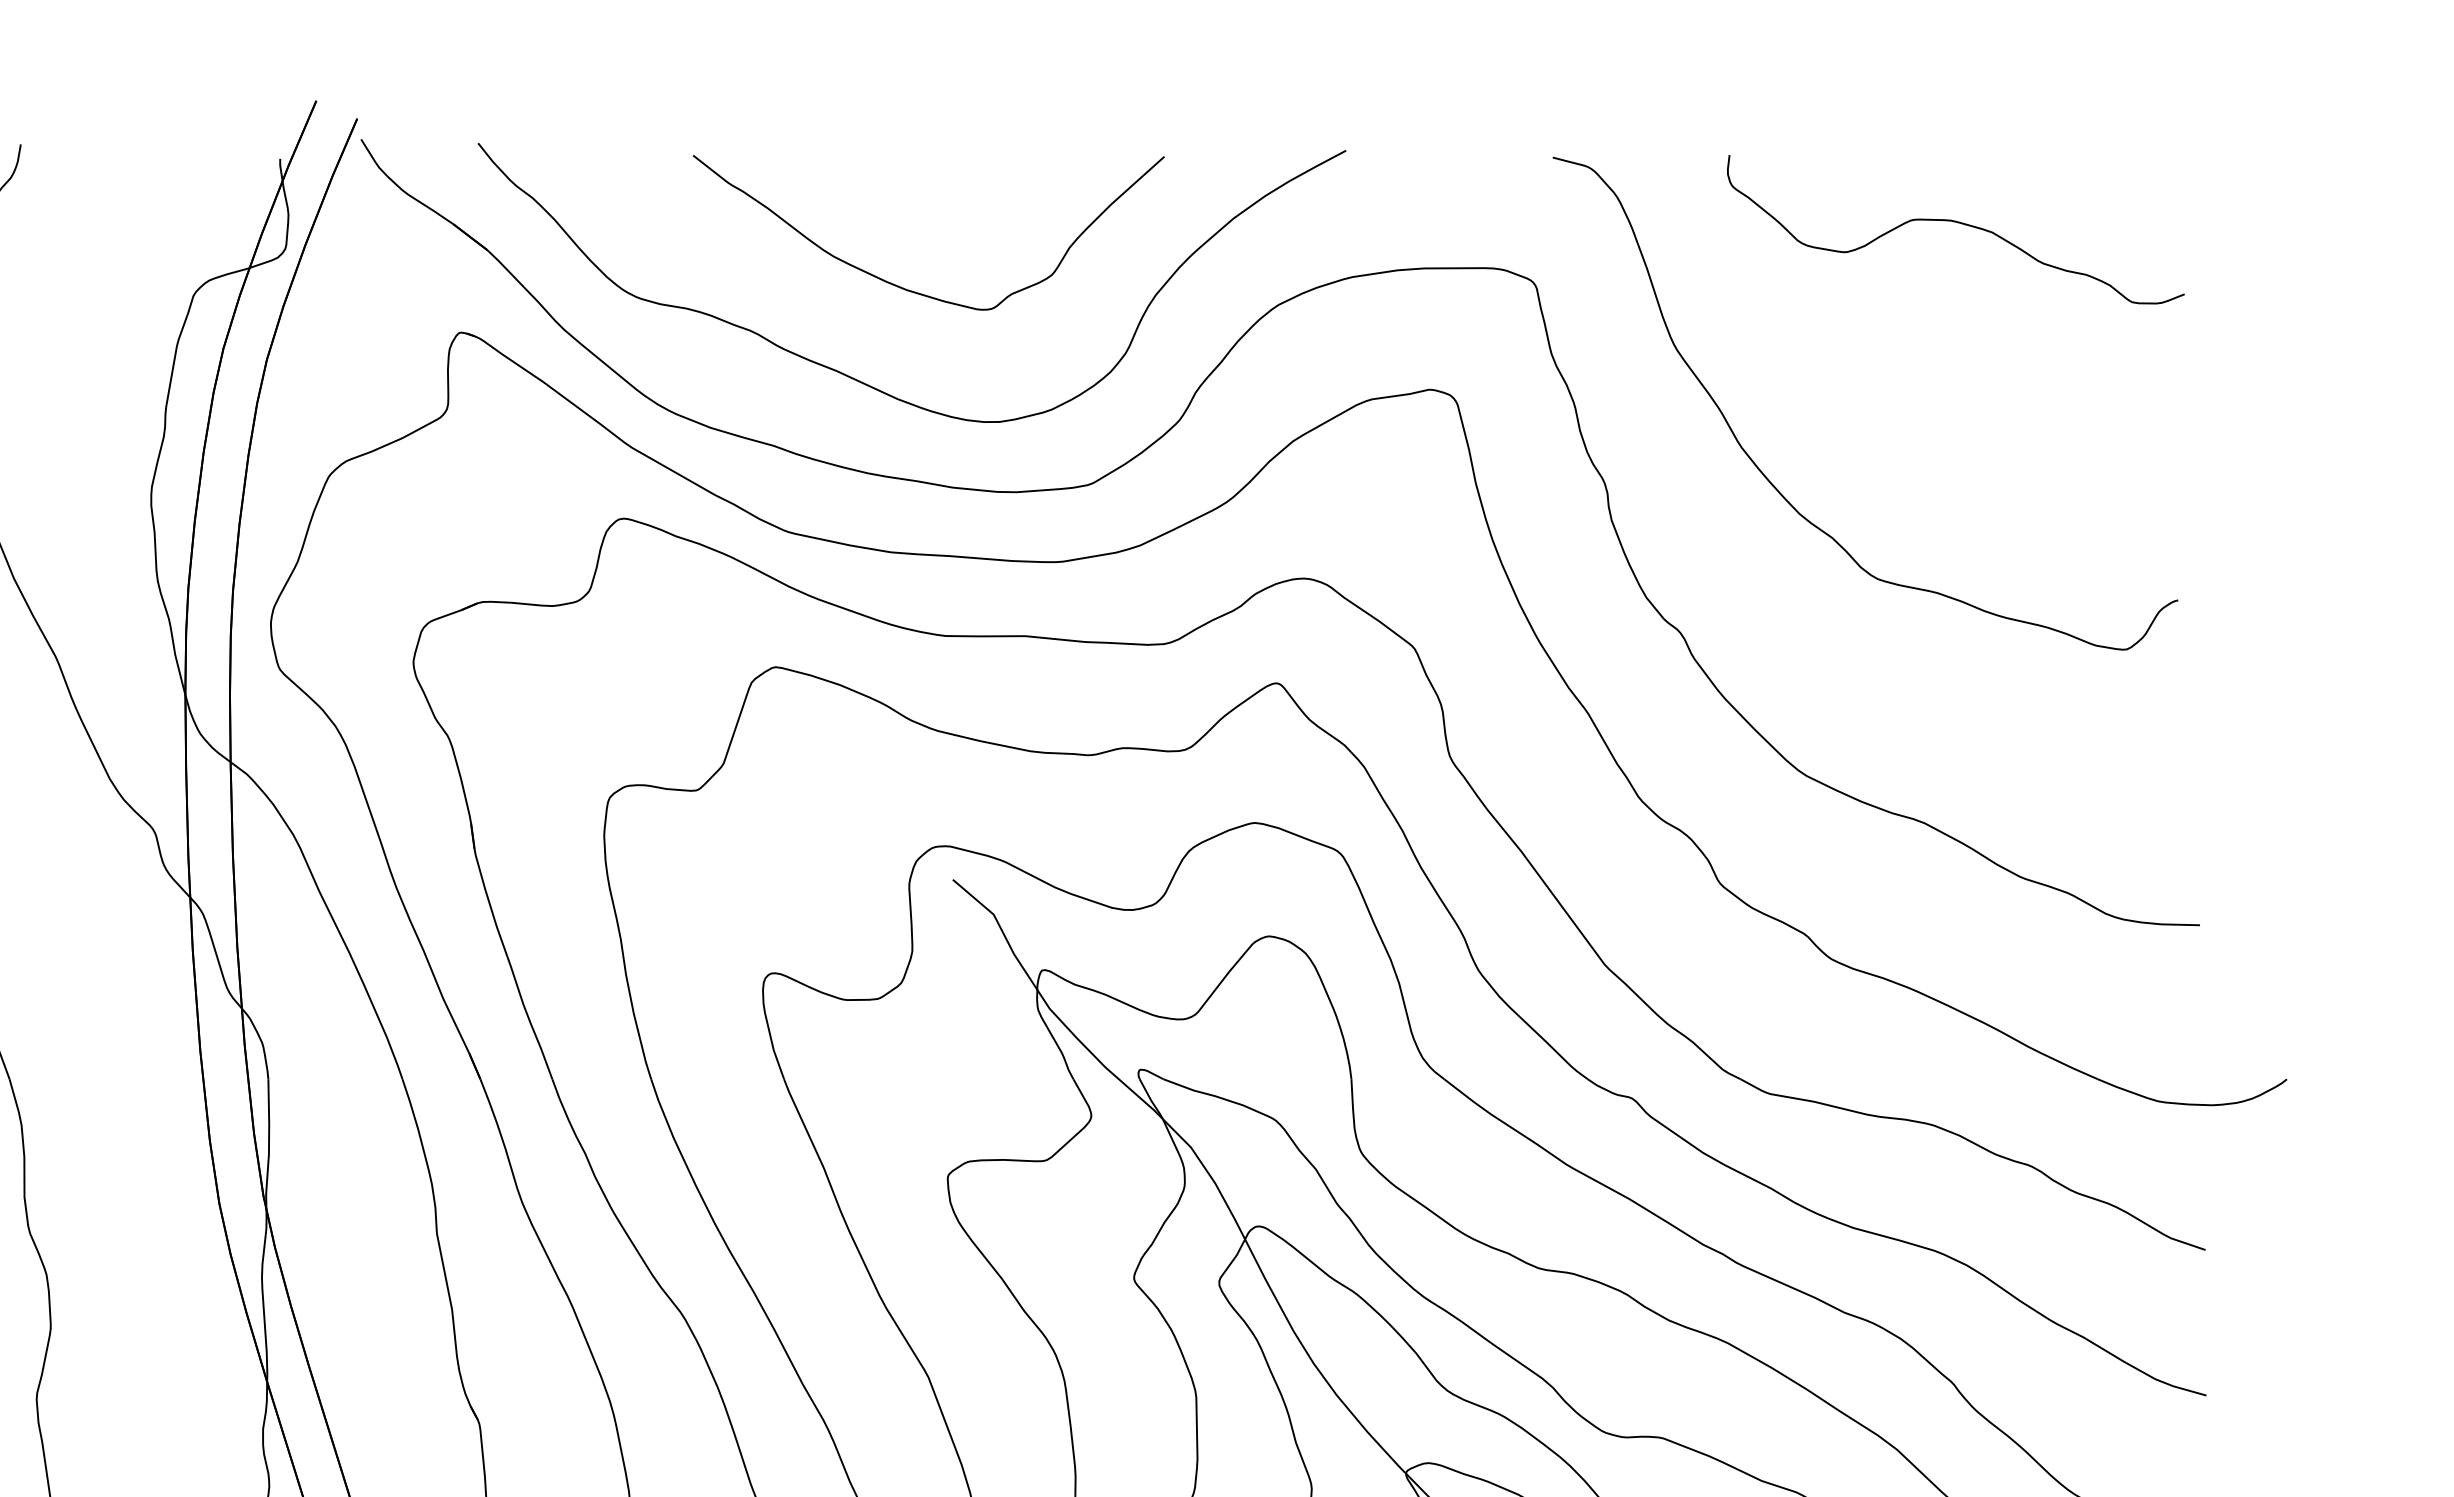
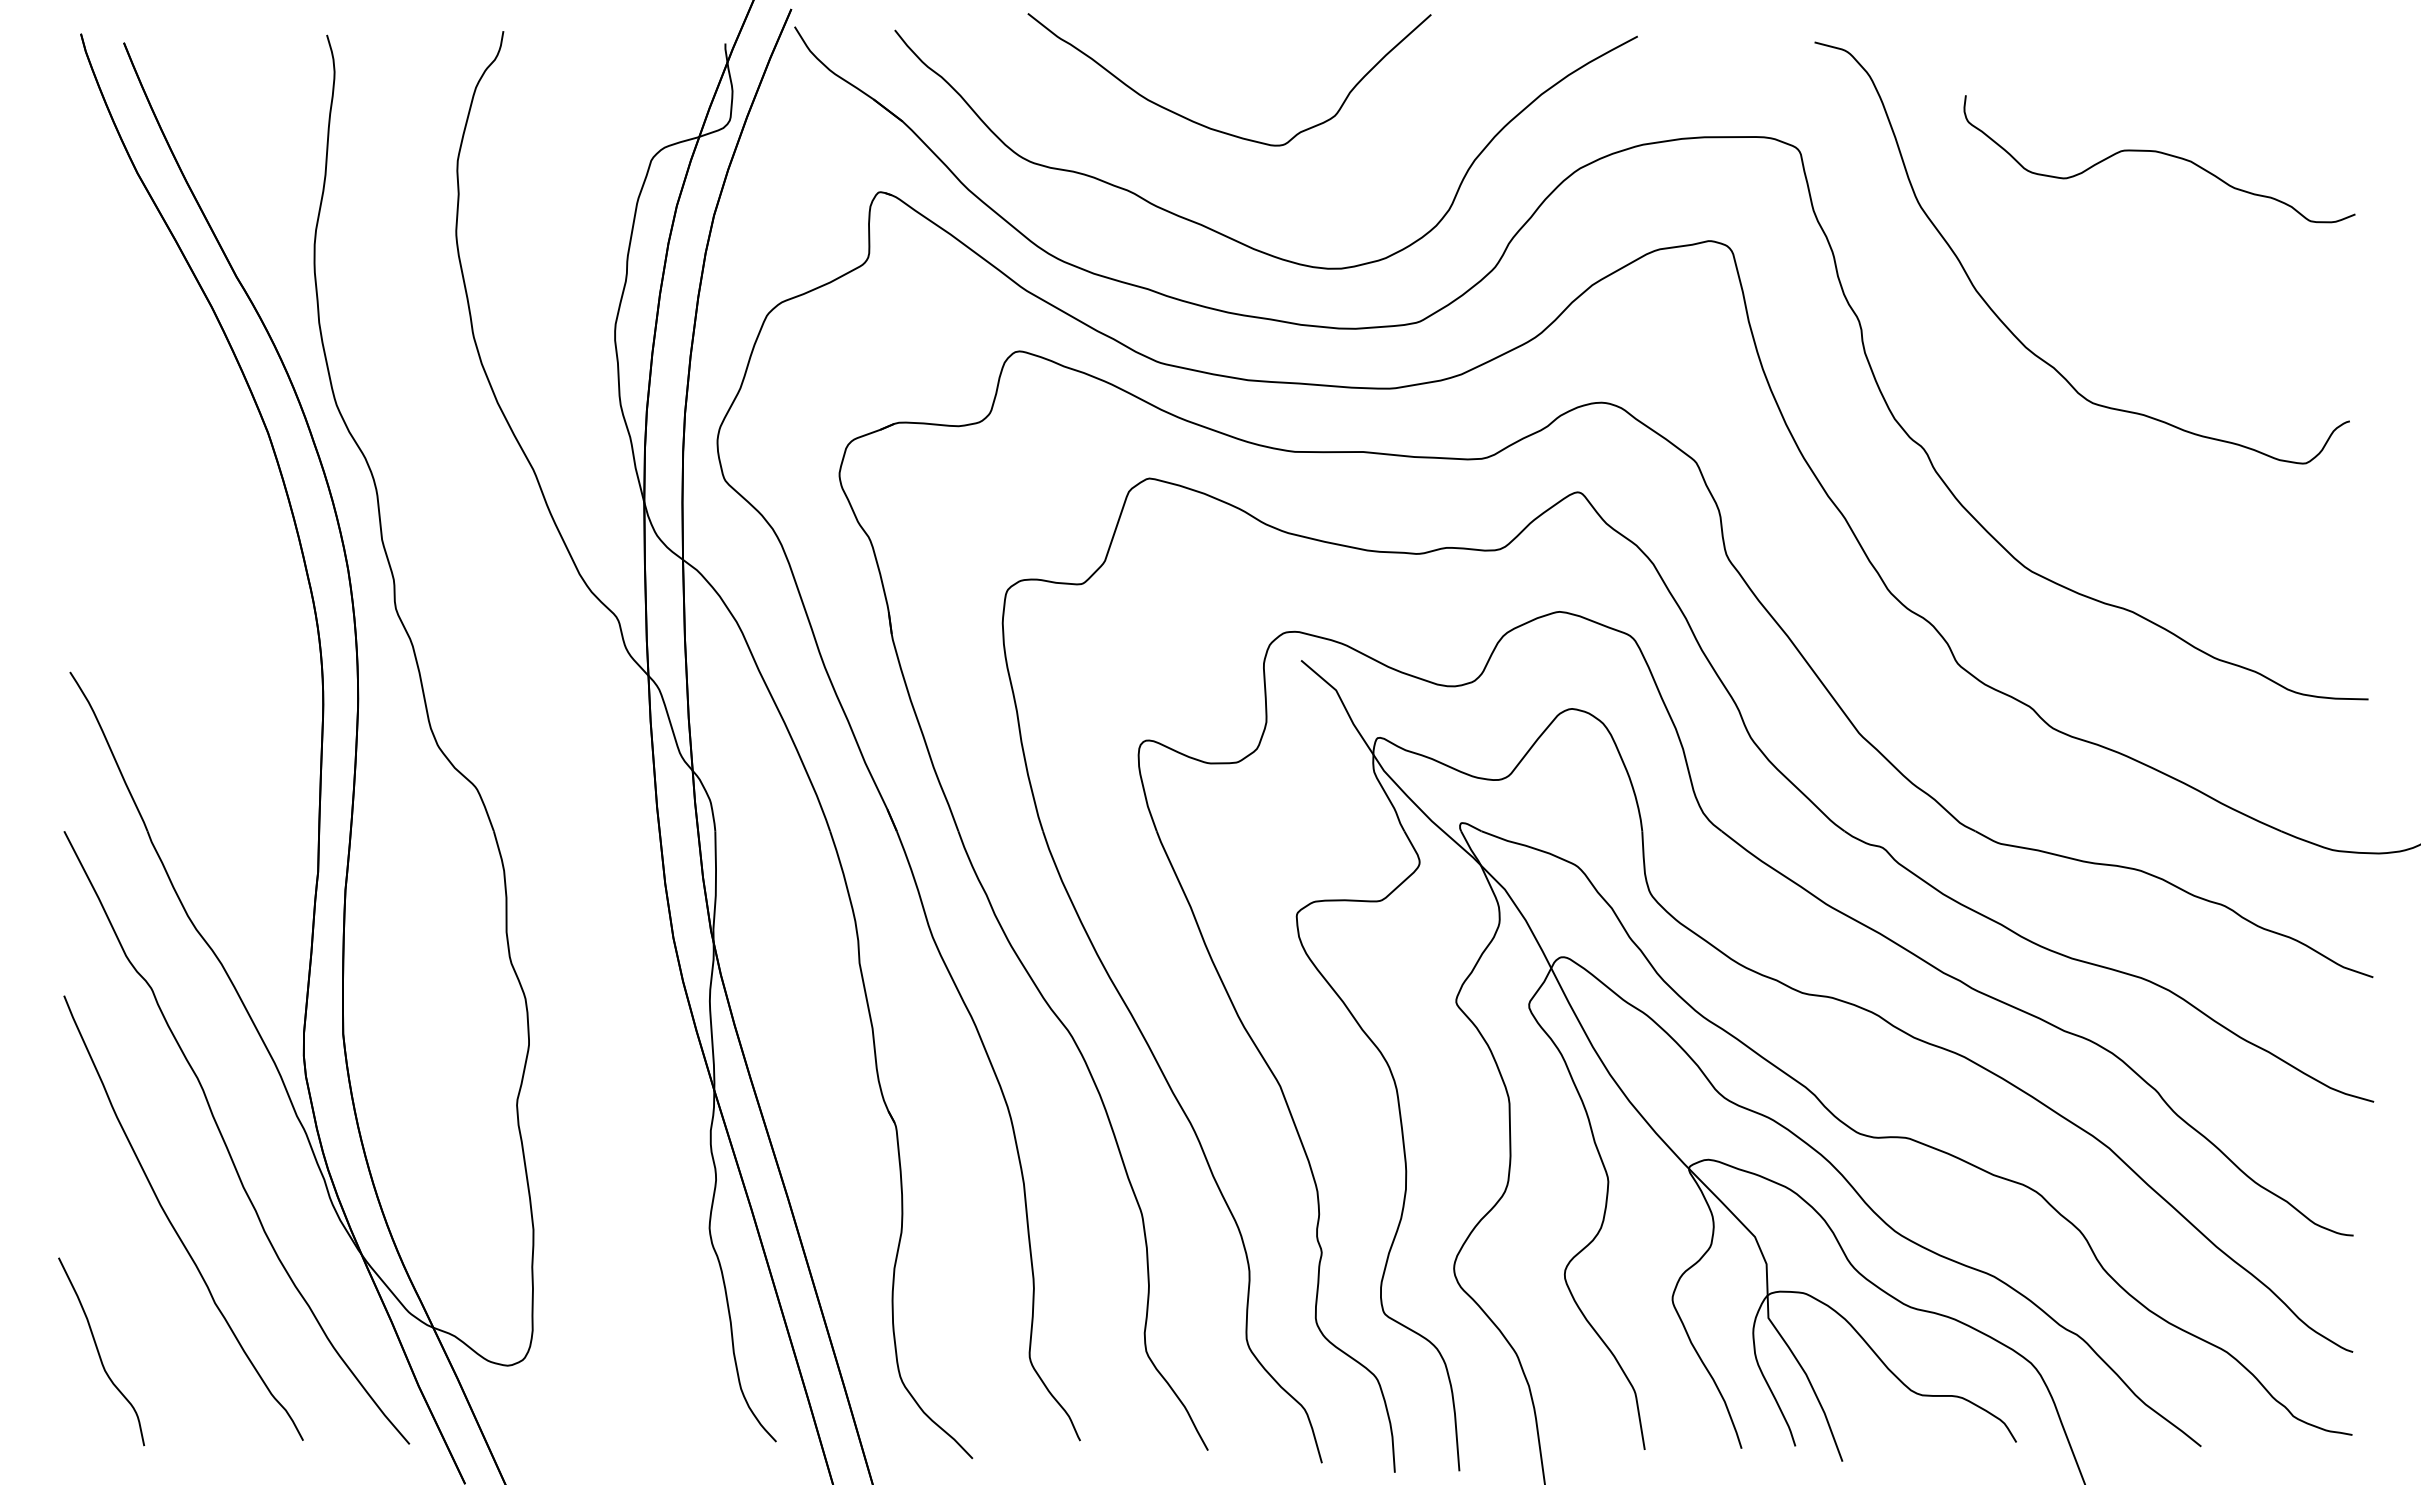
curve: (1955, 223) -> (2159, 153), moved
curve: (914, 290) -> (1217, 129), moved

